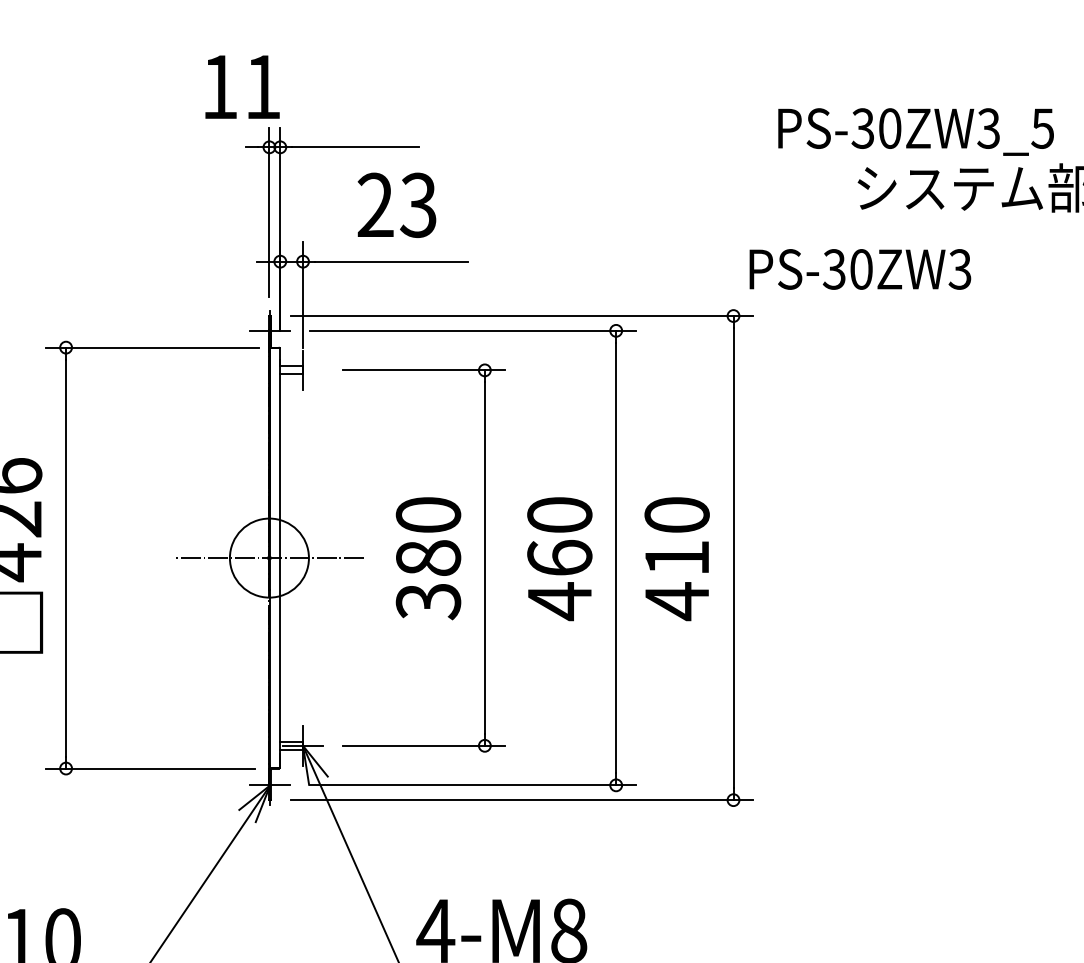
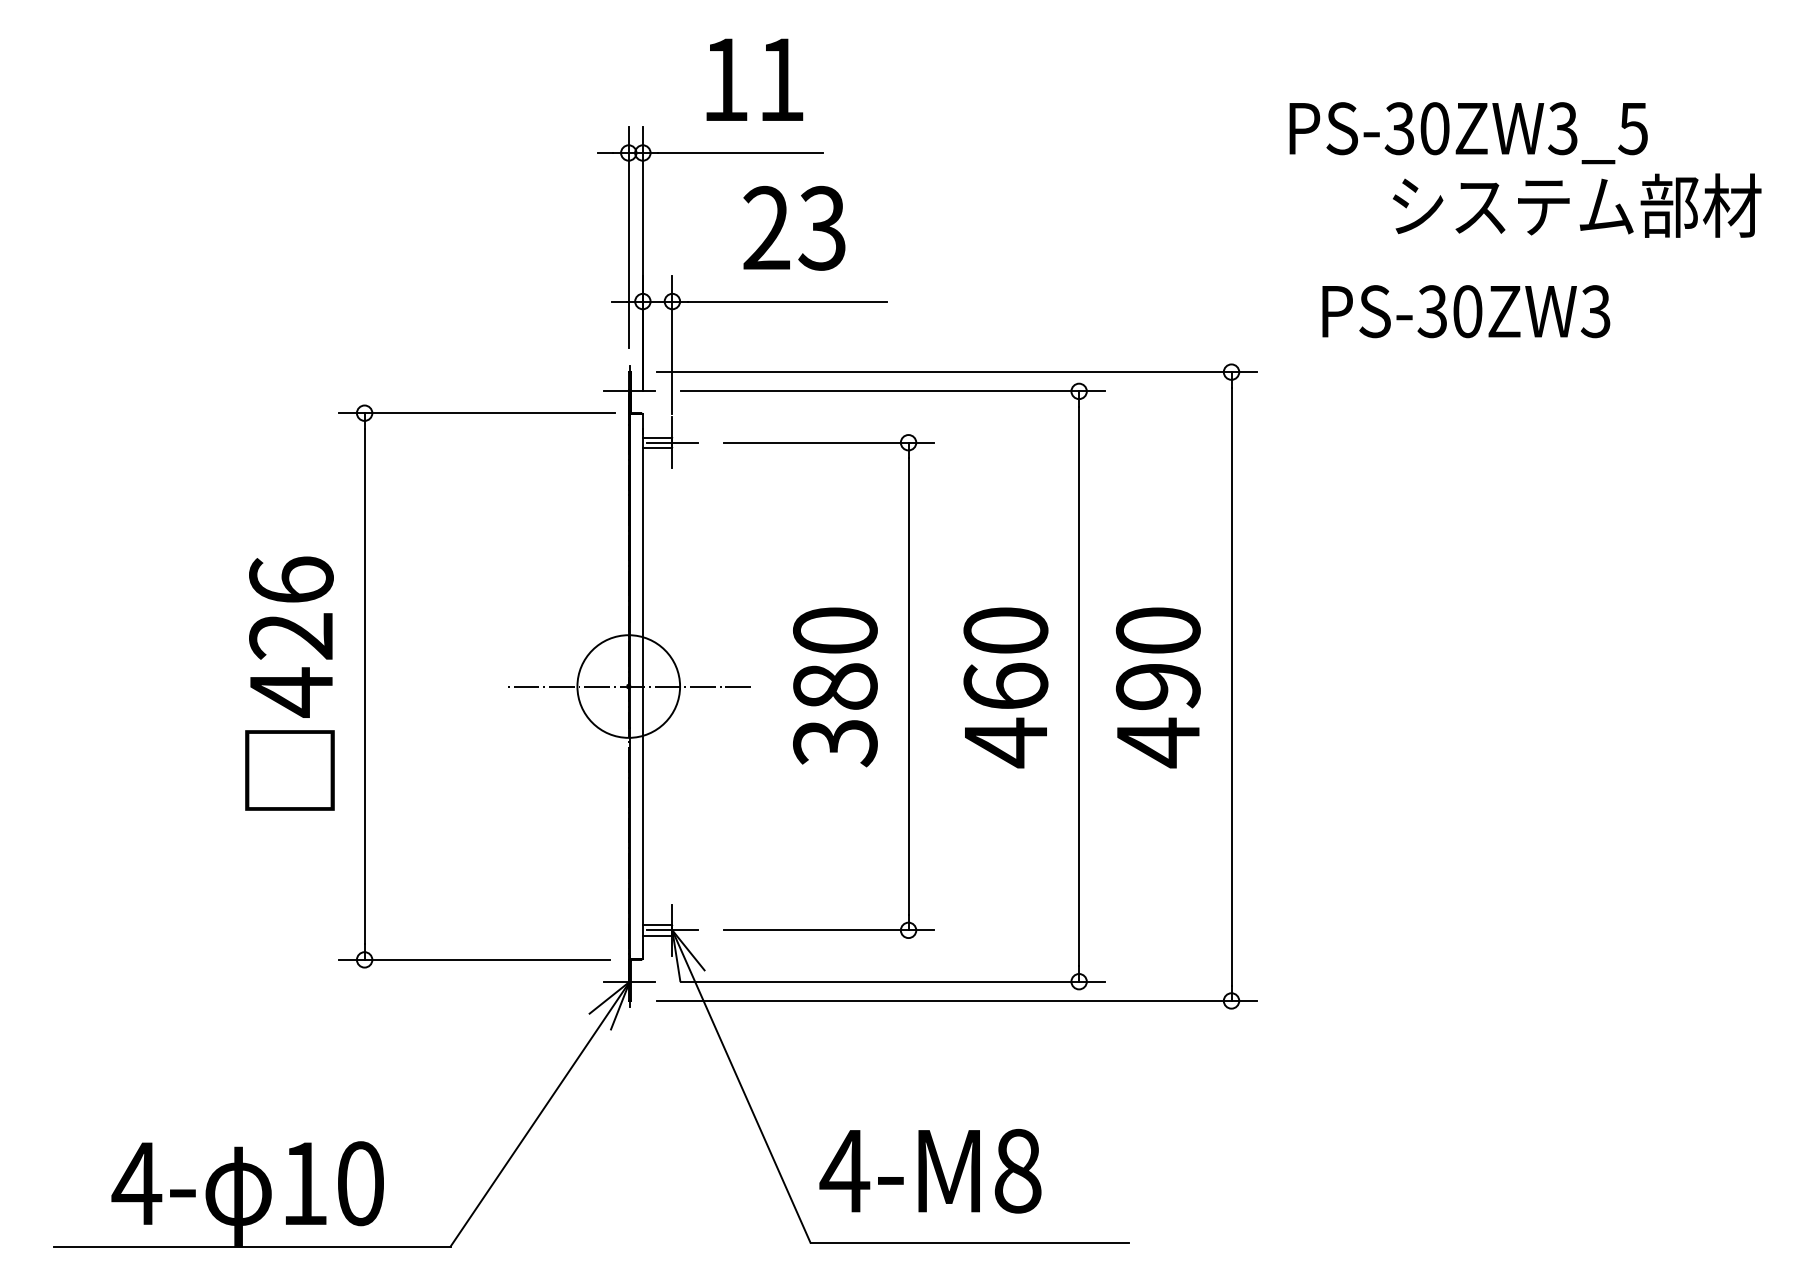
text: (242, 86) -> (754, 79), moved
text: (860, 269) -> (1466, 311), moved
line: (303, 370) -> (672, 442), added
text: (676, 558) -> (1157, 686), 410 -> 490

